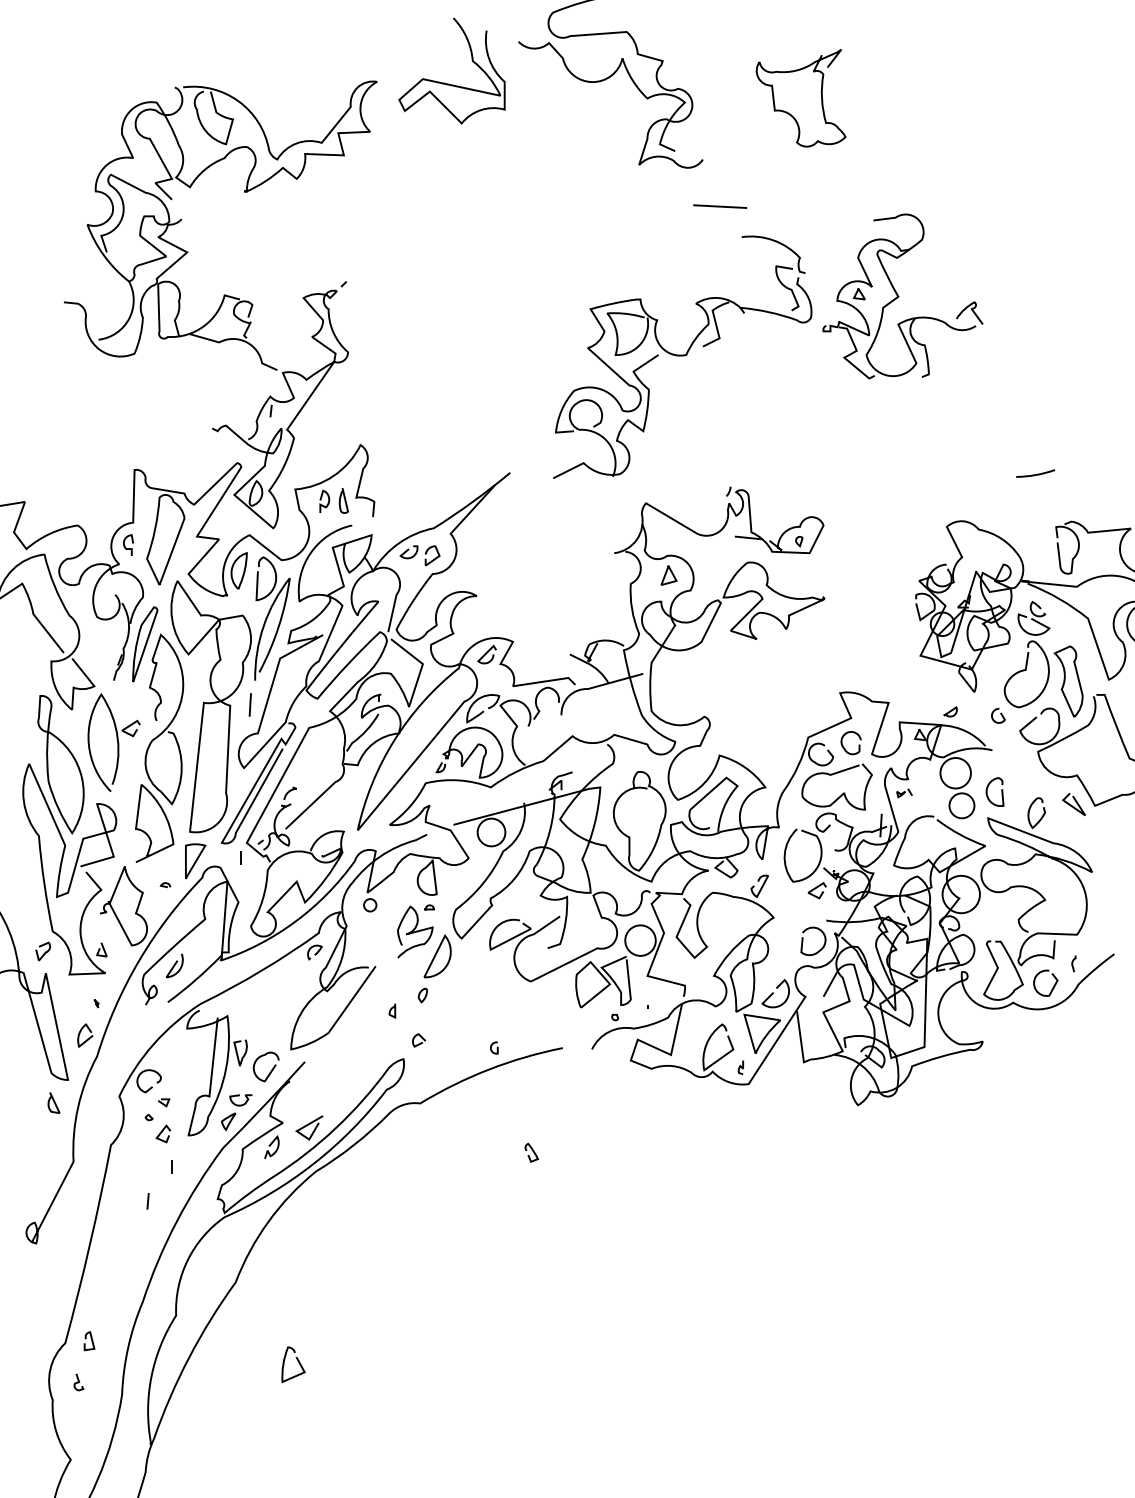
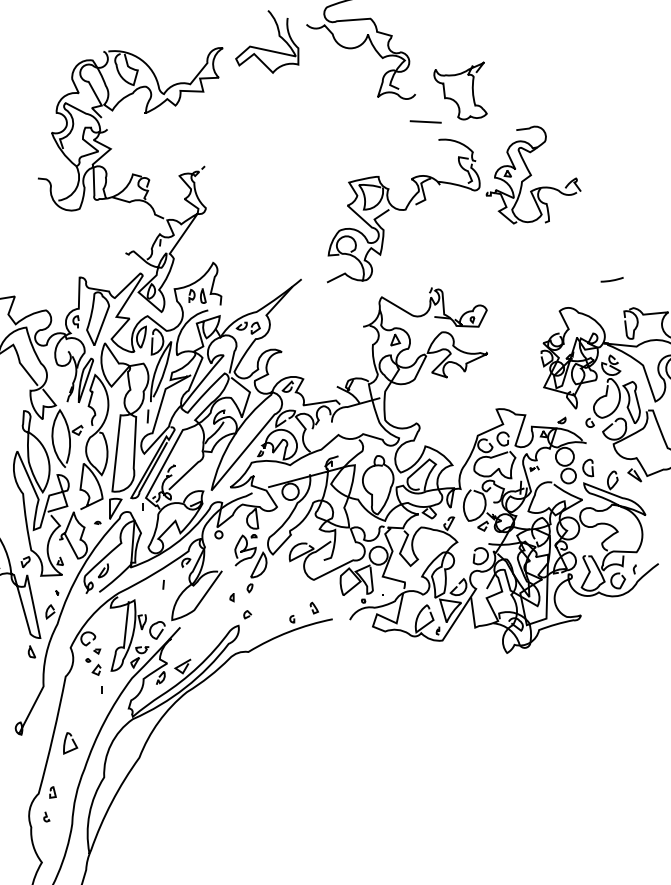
curve: (790, 112) -> (454, 99), moved
curve: (531, 1151) -> (314, 607), moved
line: (147, 1200) -> (163, 584), moved
curve: (296, 1361) -> (72, 741), moved

